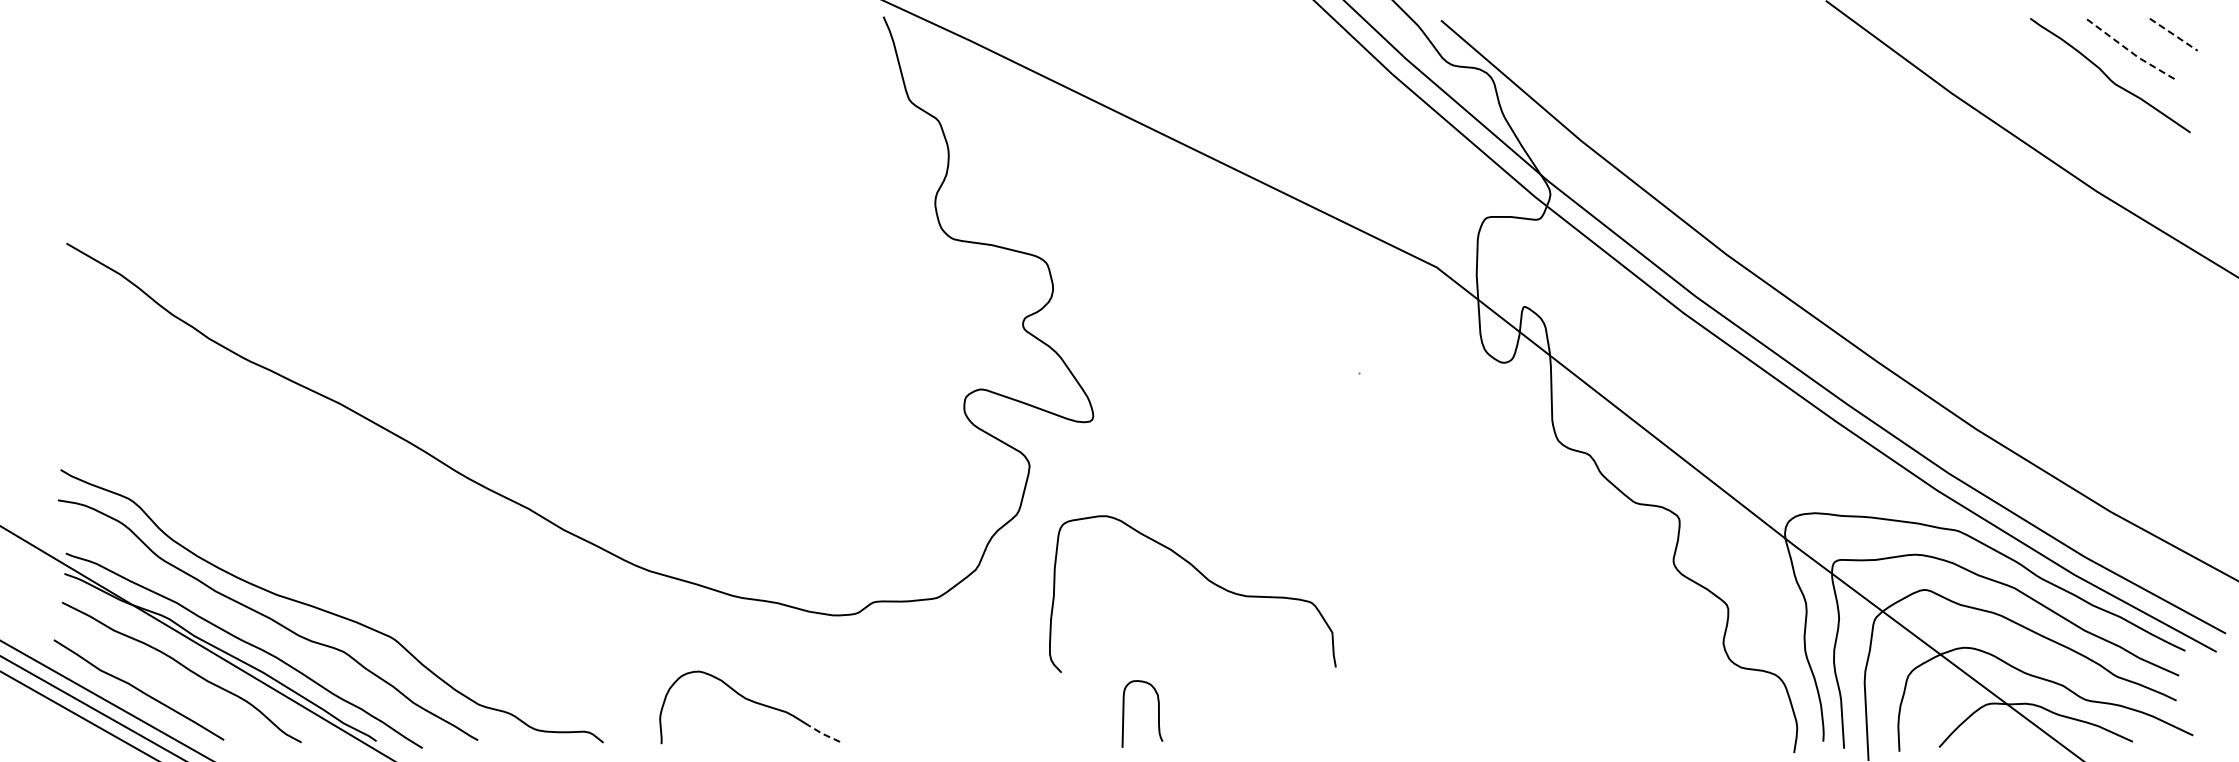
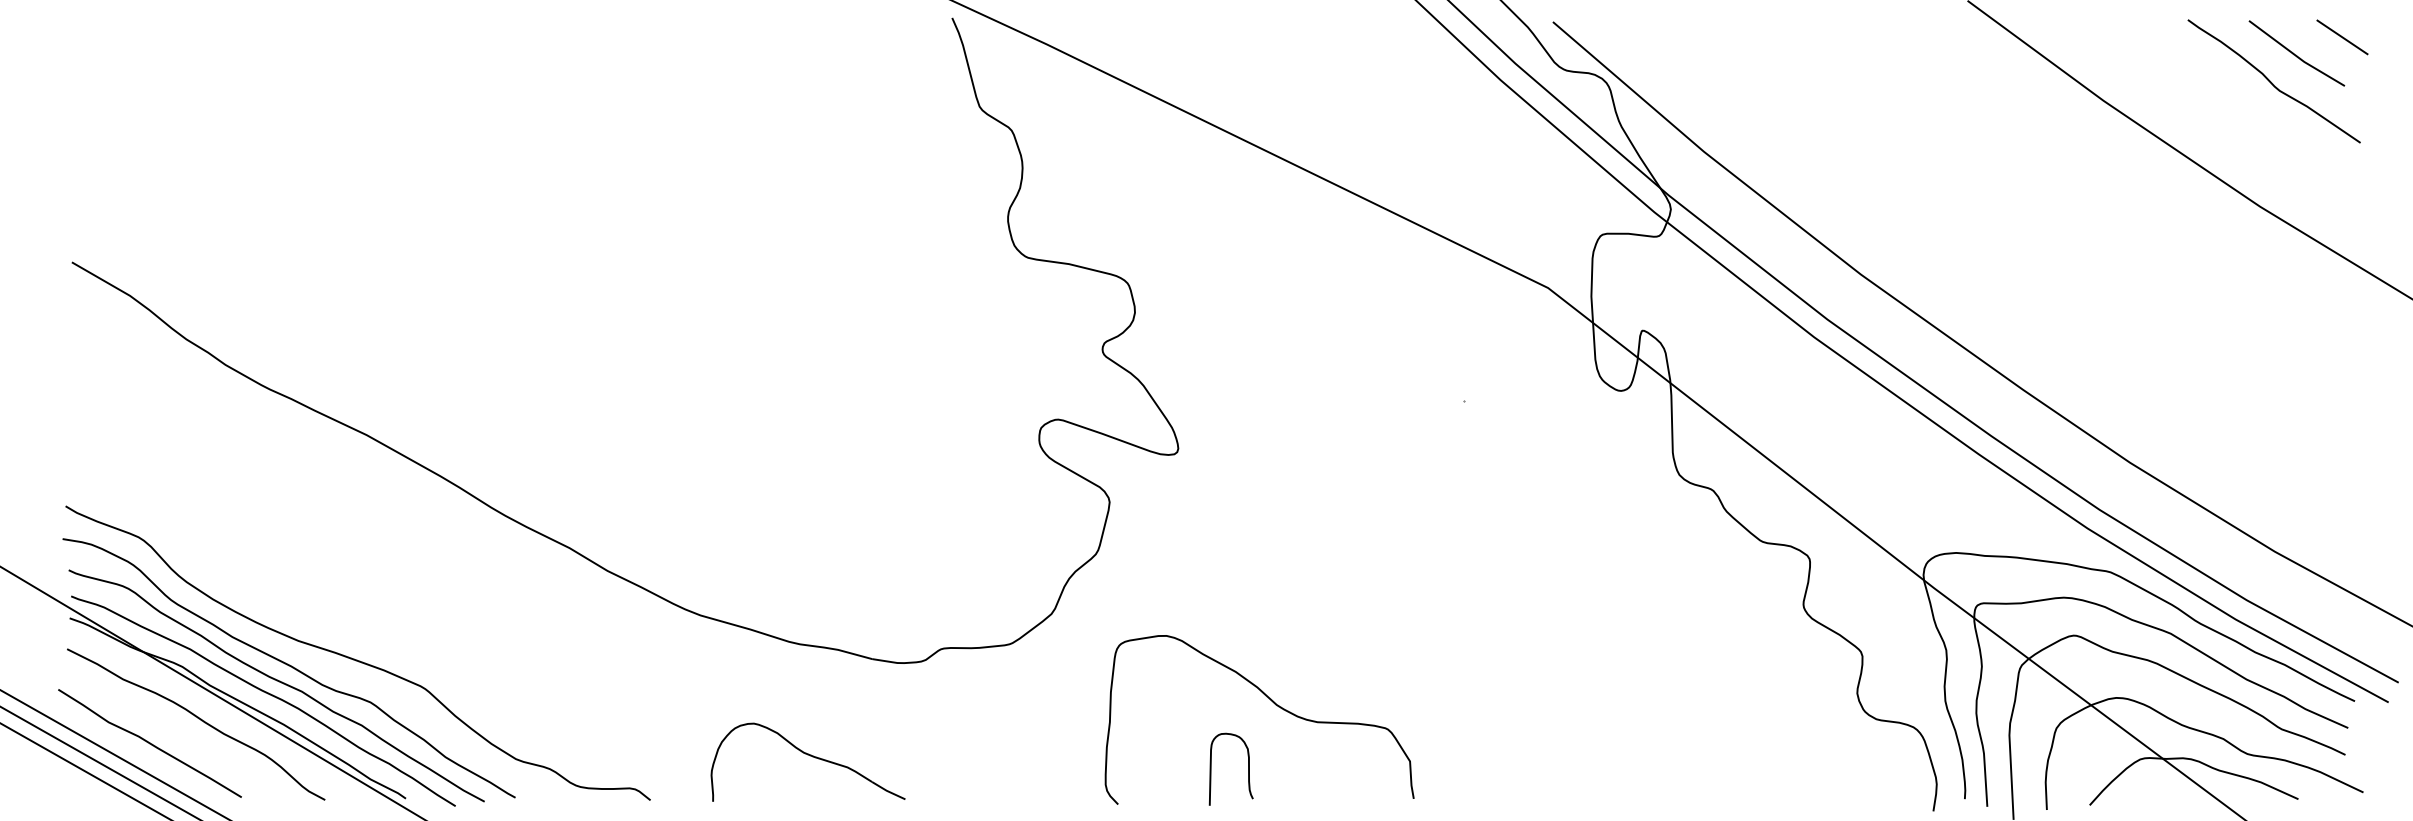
line: (2173, 34) -> (2342, 37), dashed -> solid
line: (2131, 52) -> (2296, 56), dashed -> solid
curve: (1206, 579) -> (1274, 704), moved
curve: (258, 633) -> (278, 682), added
line: (823, 734) -> (887, 791), dashed -> solid

